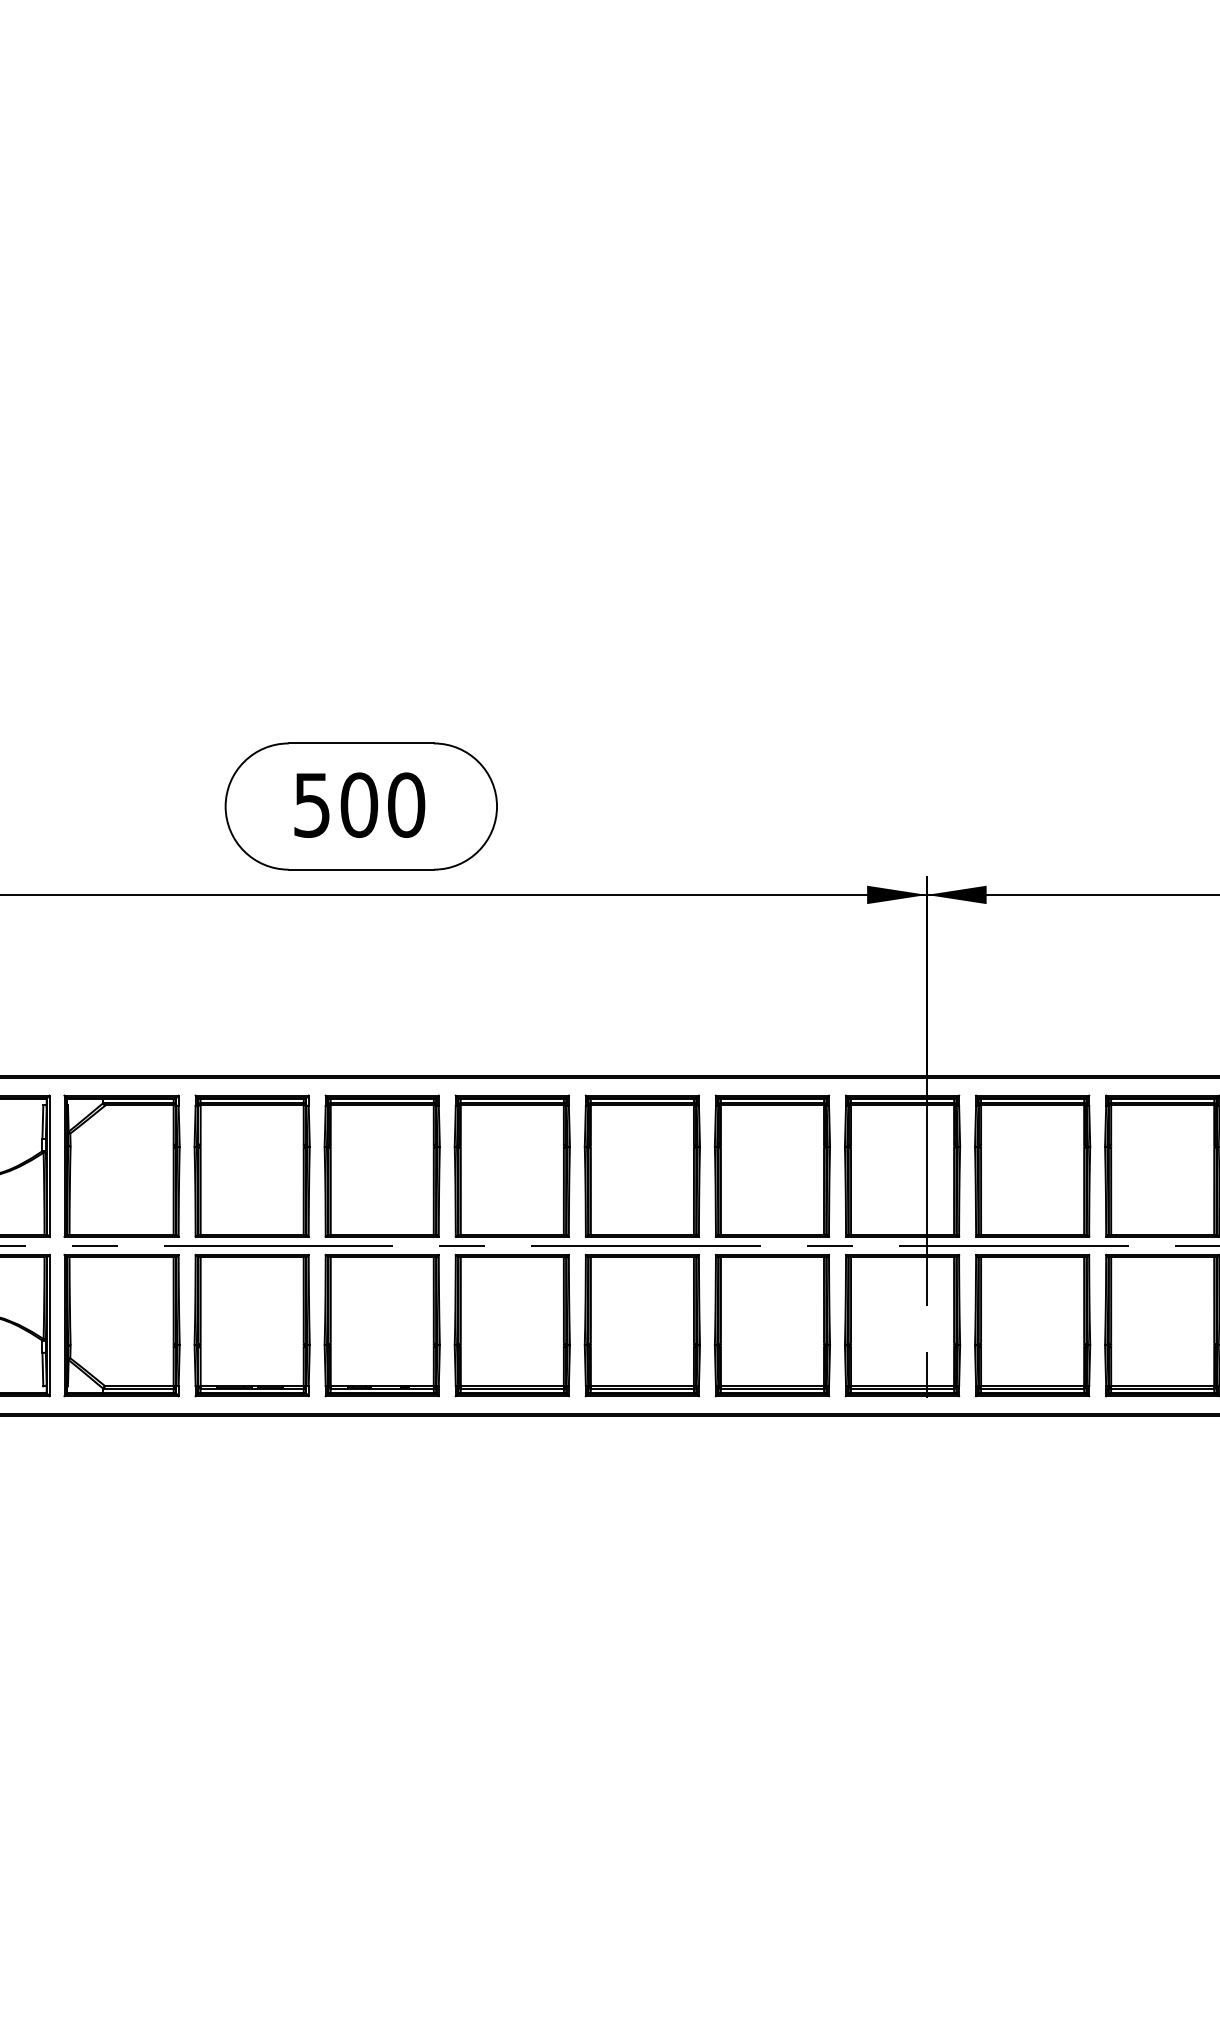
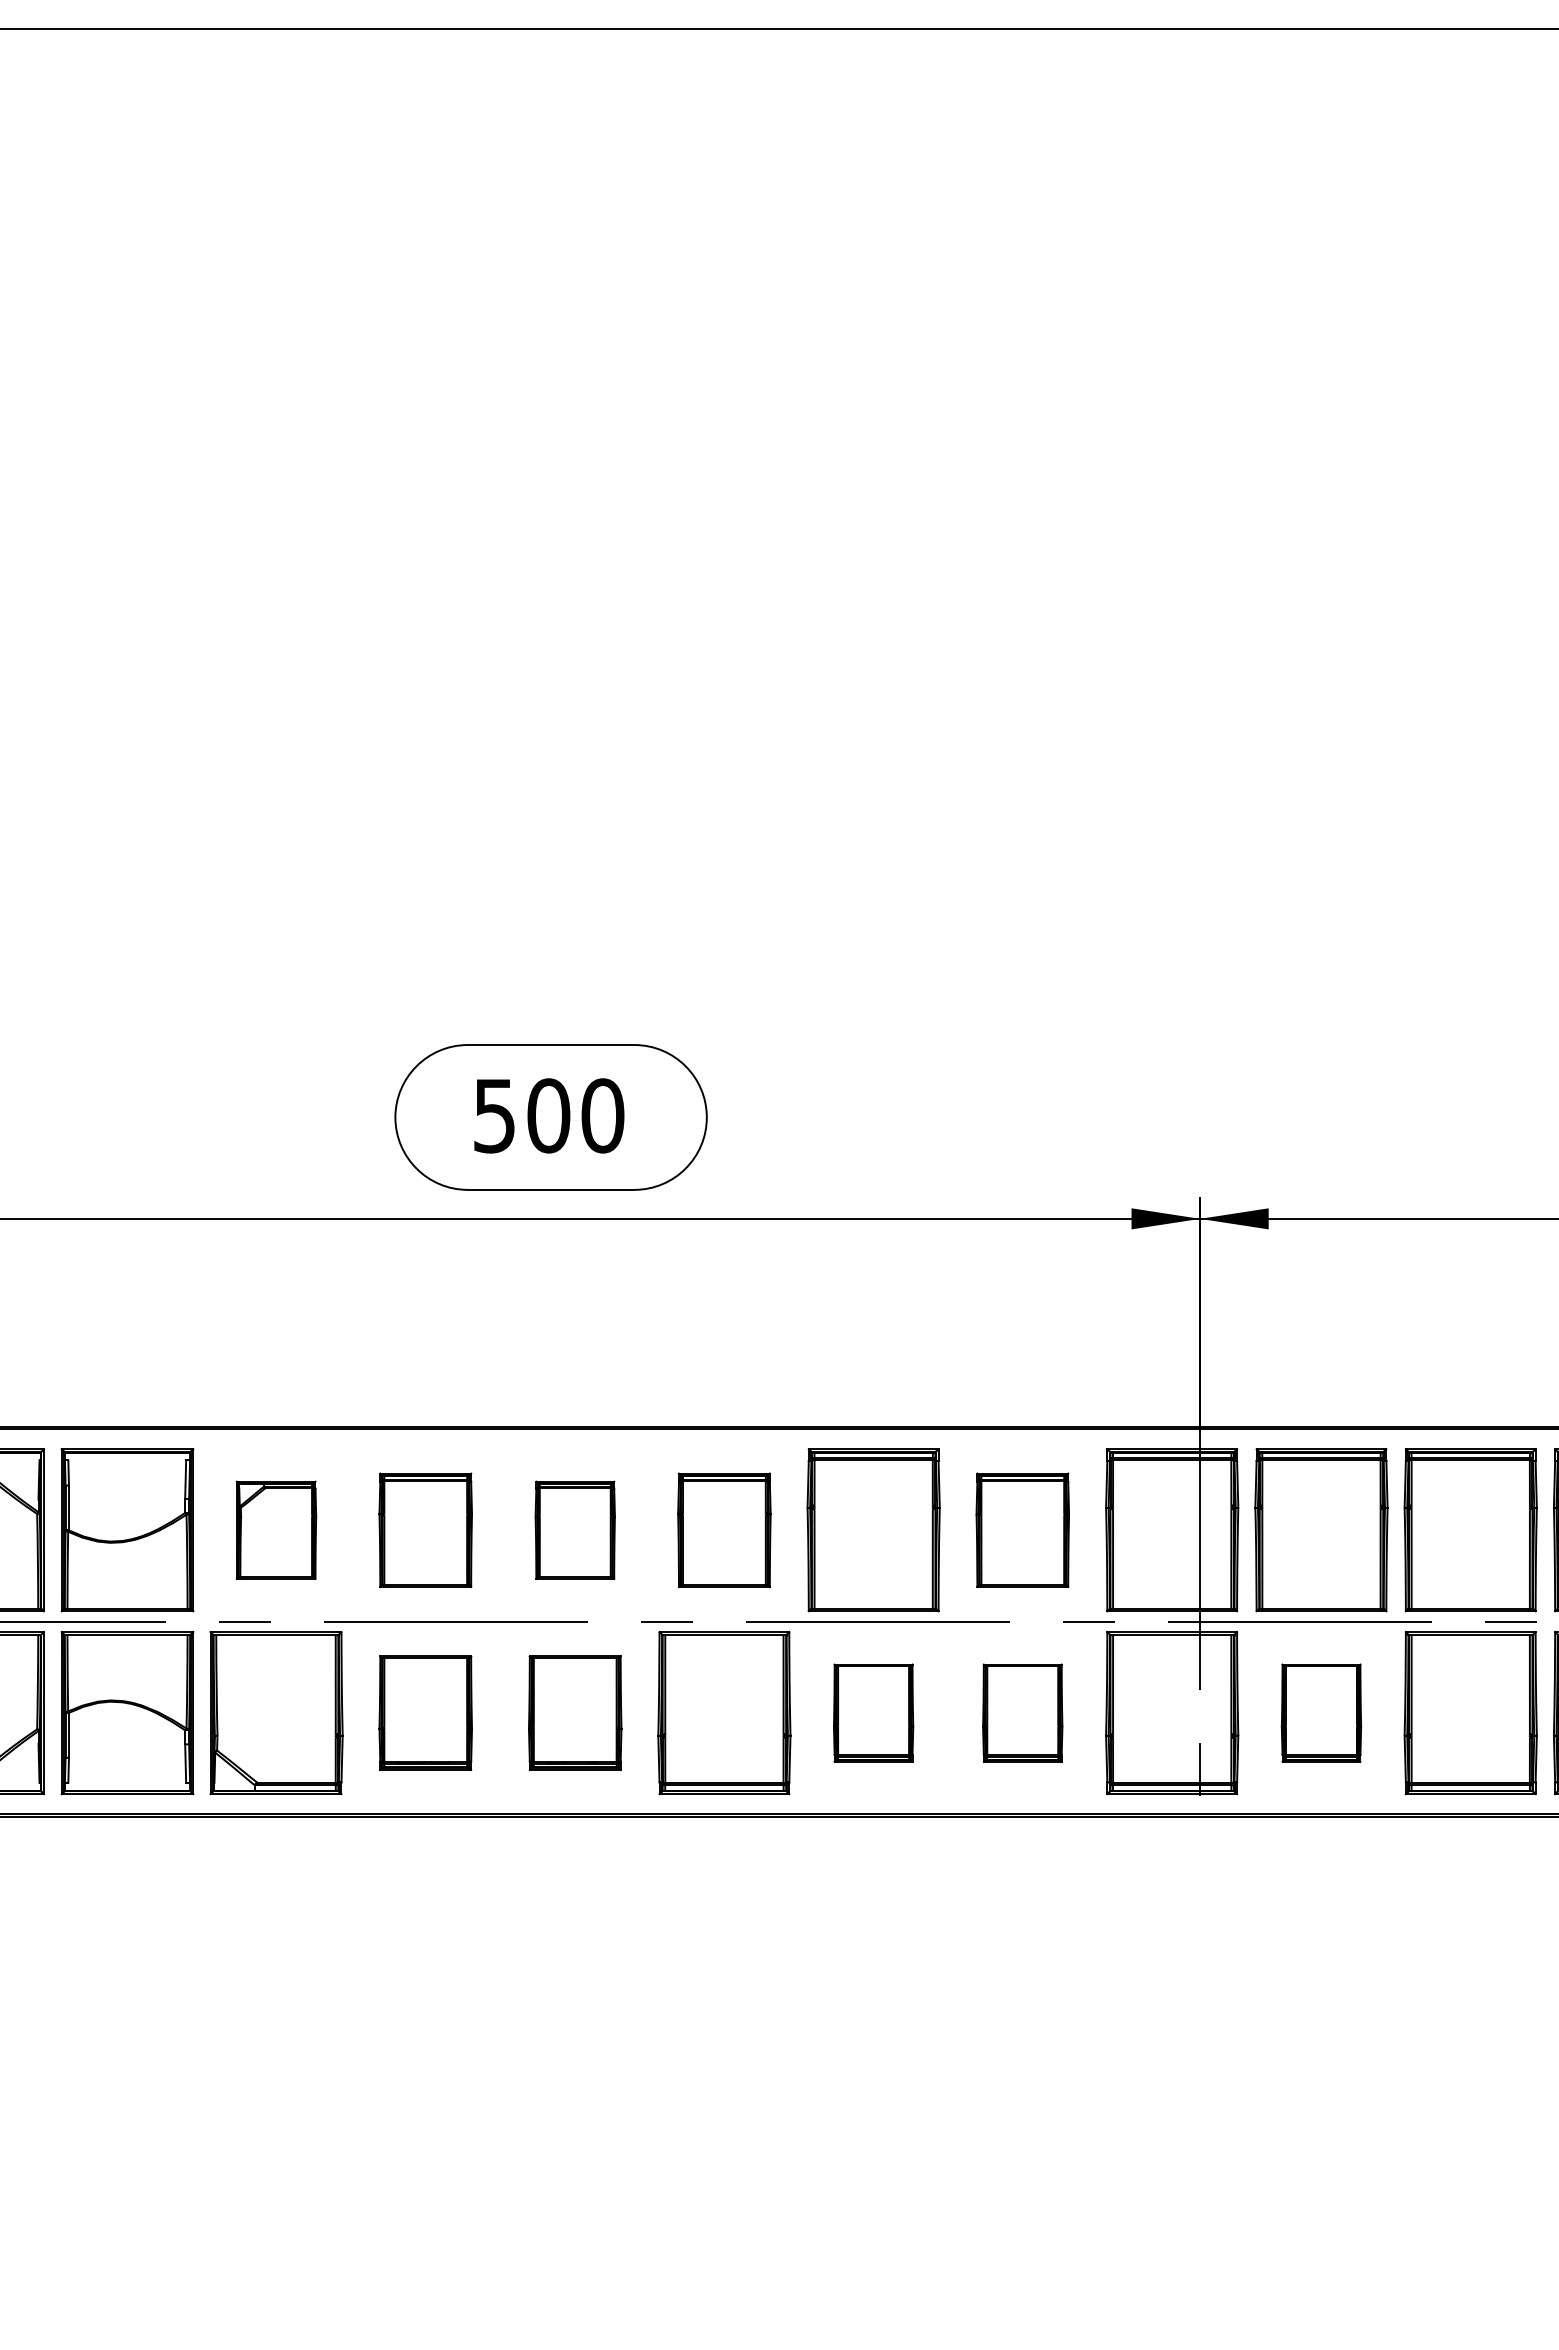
part: (122, 1166) -> (276, 1530), size x0.6
part: (251, 1166) -> (425, 1530), size x0.7
part: (382, 1166) -> (575, 1530), size x0.6
part: (512, 1166) -> (724, 1530), size x0.7
part: (772, 1166) -> (1022, 1530), size x0.7
part: (251, 1325) -> (425, 1713), size x0.7
part: (382, 1325) -> (575, 1713), size x0.7
part: (642, 1325) -> (873, 1713), size x0.6
part: (772, 1325) -> (1022, 1713), size x0.6
part: (1032, 1325) -> (1321, 1713), size x0.6

